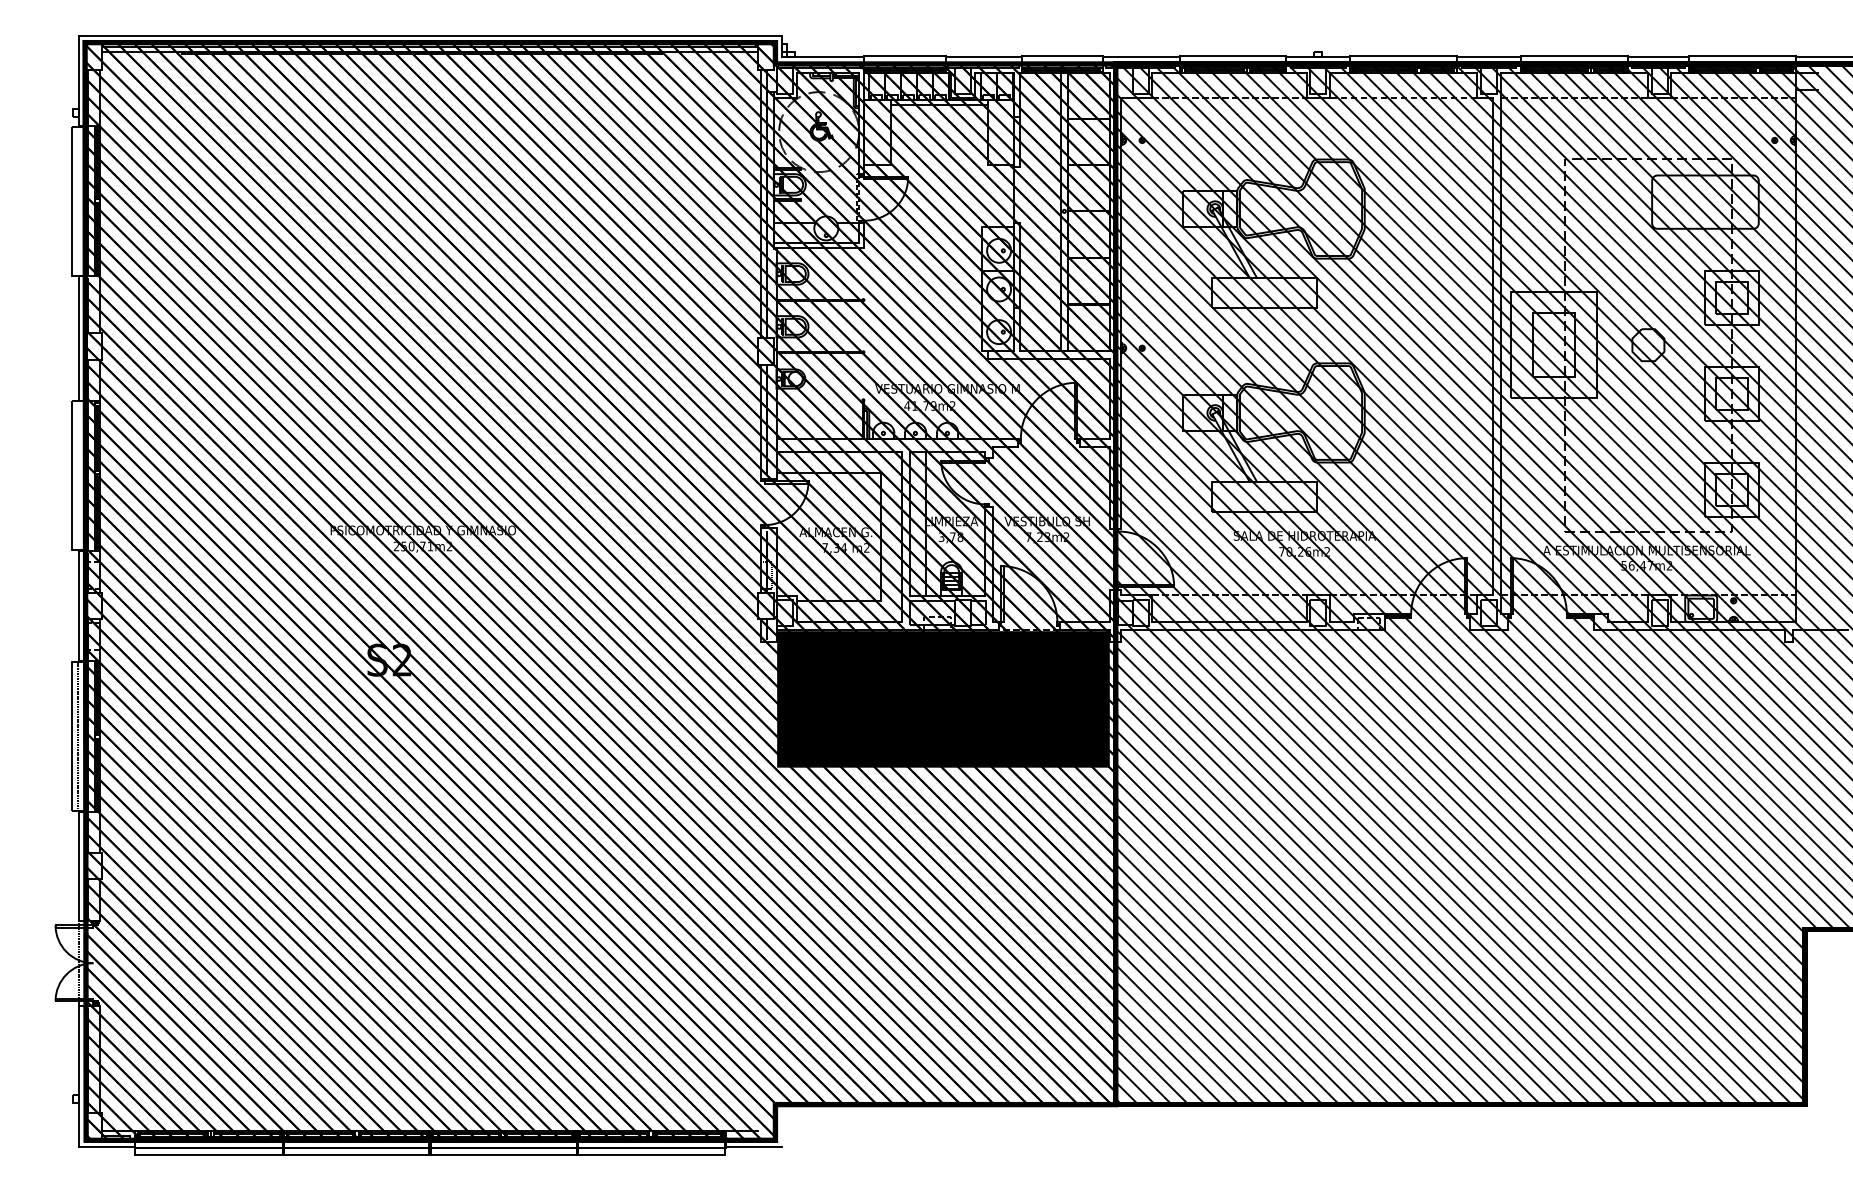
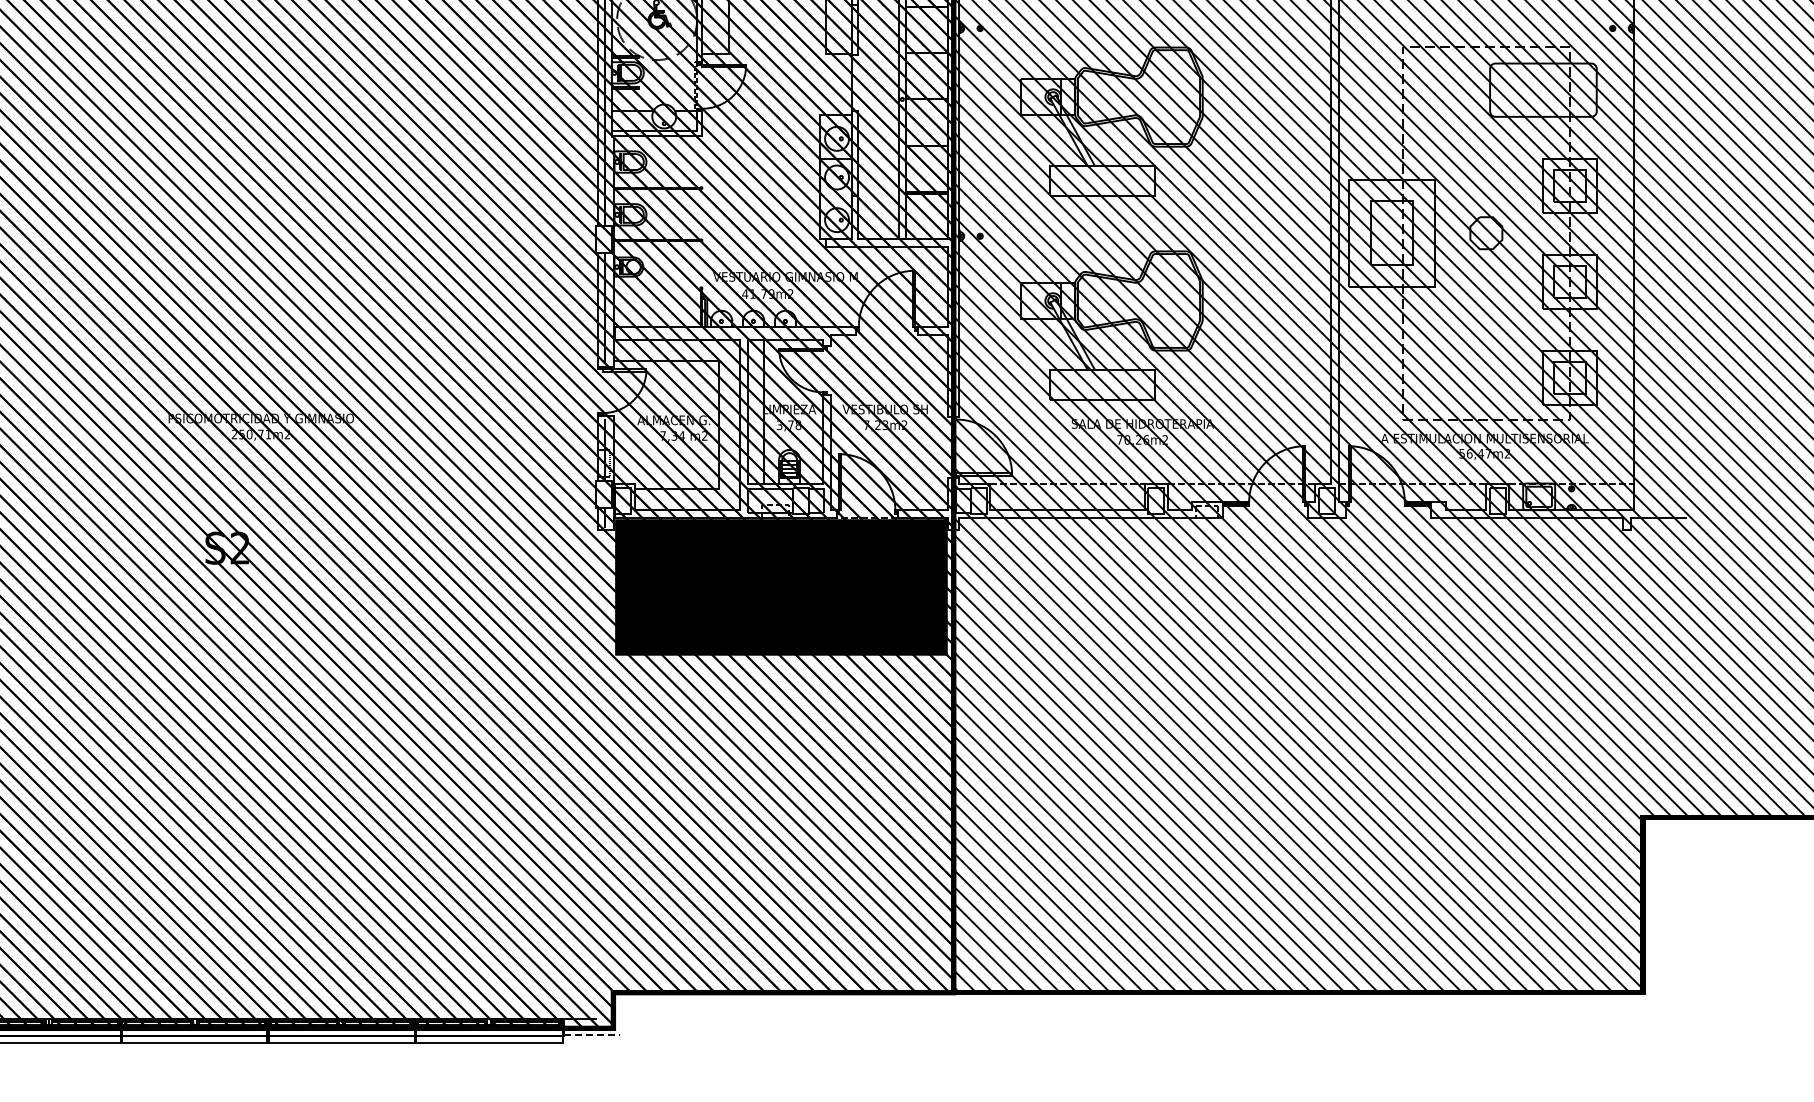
line: (754, 1147) -> (592, 1035), solid -> dashed

